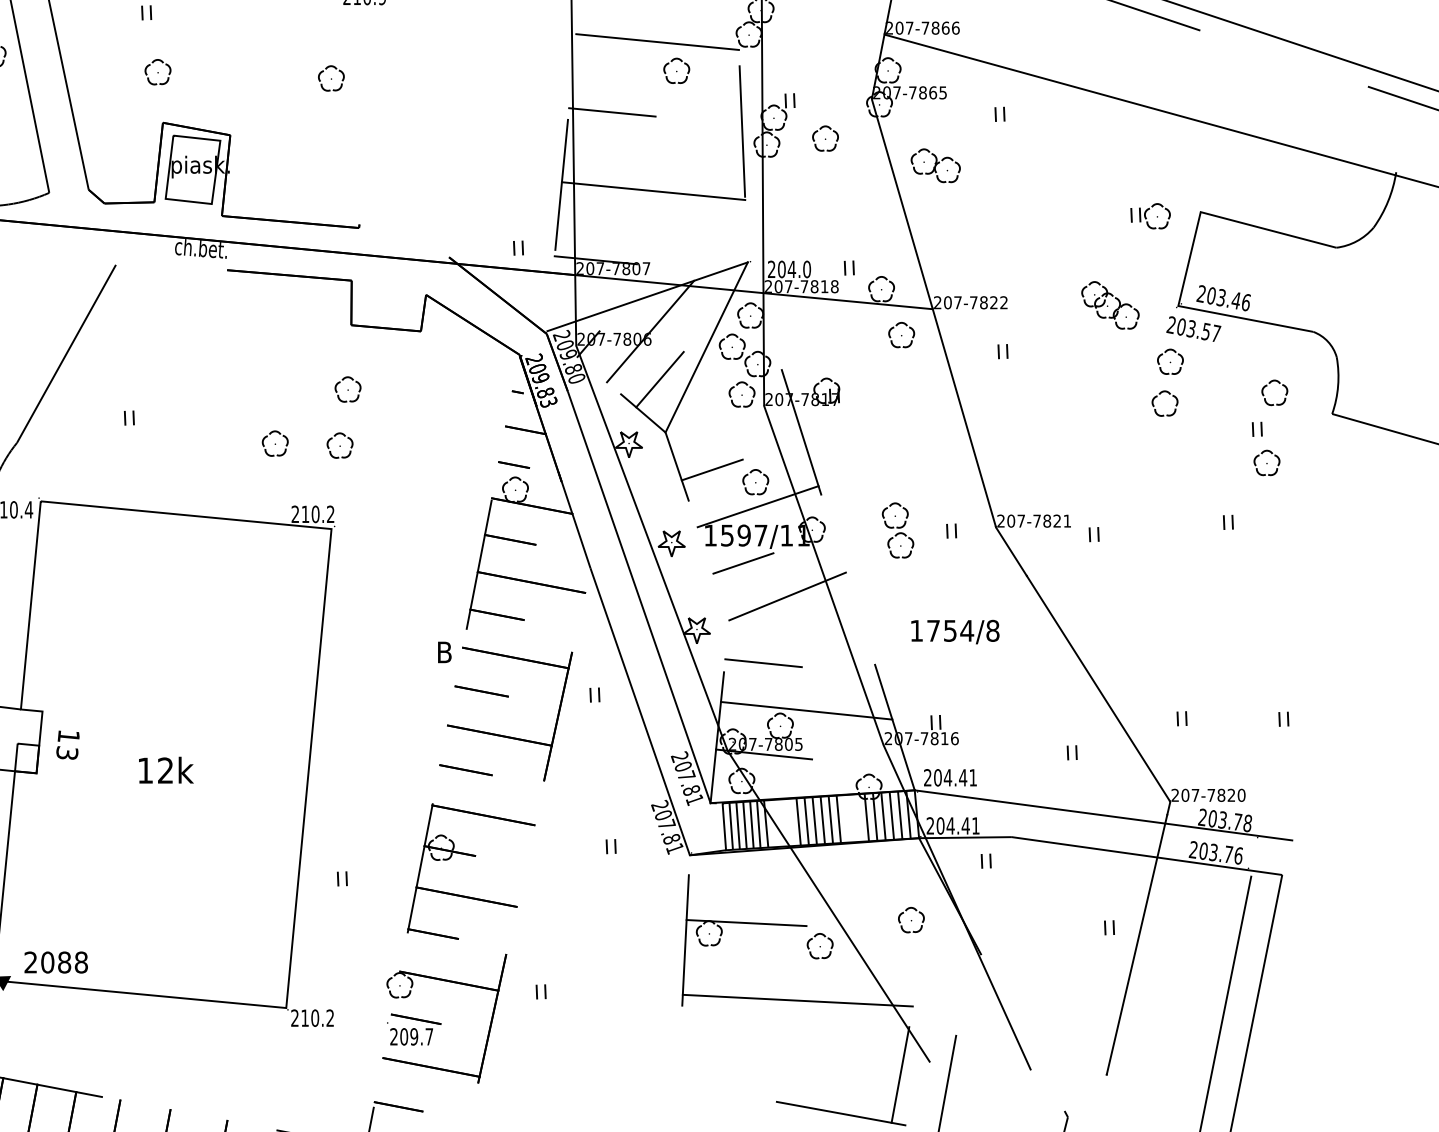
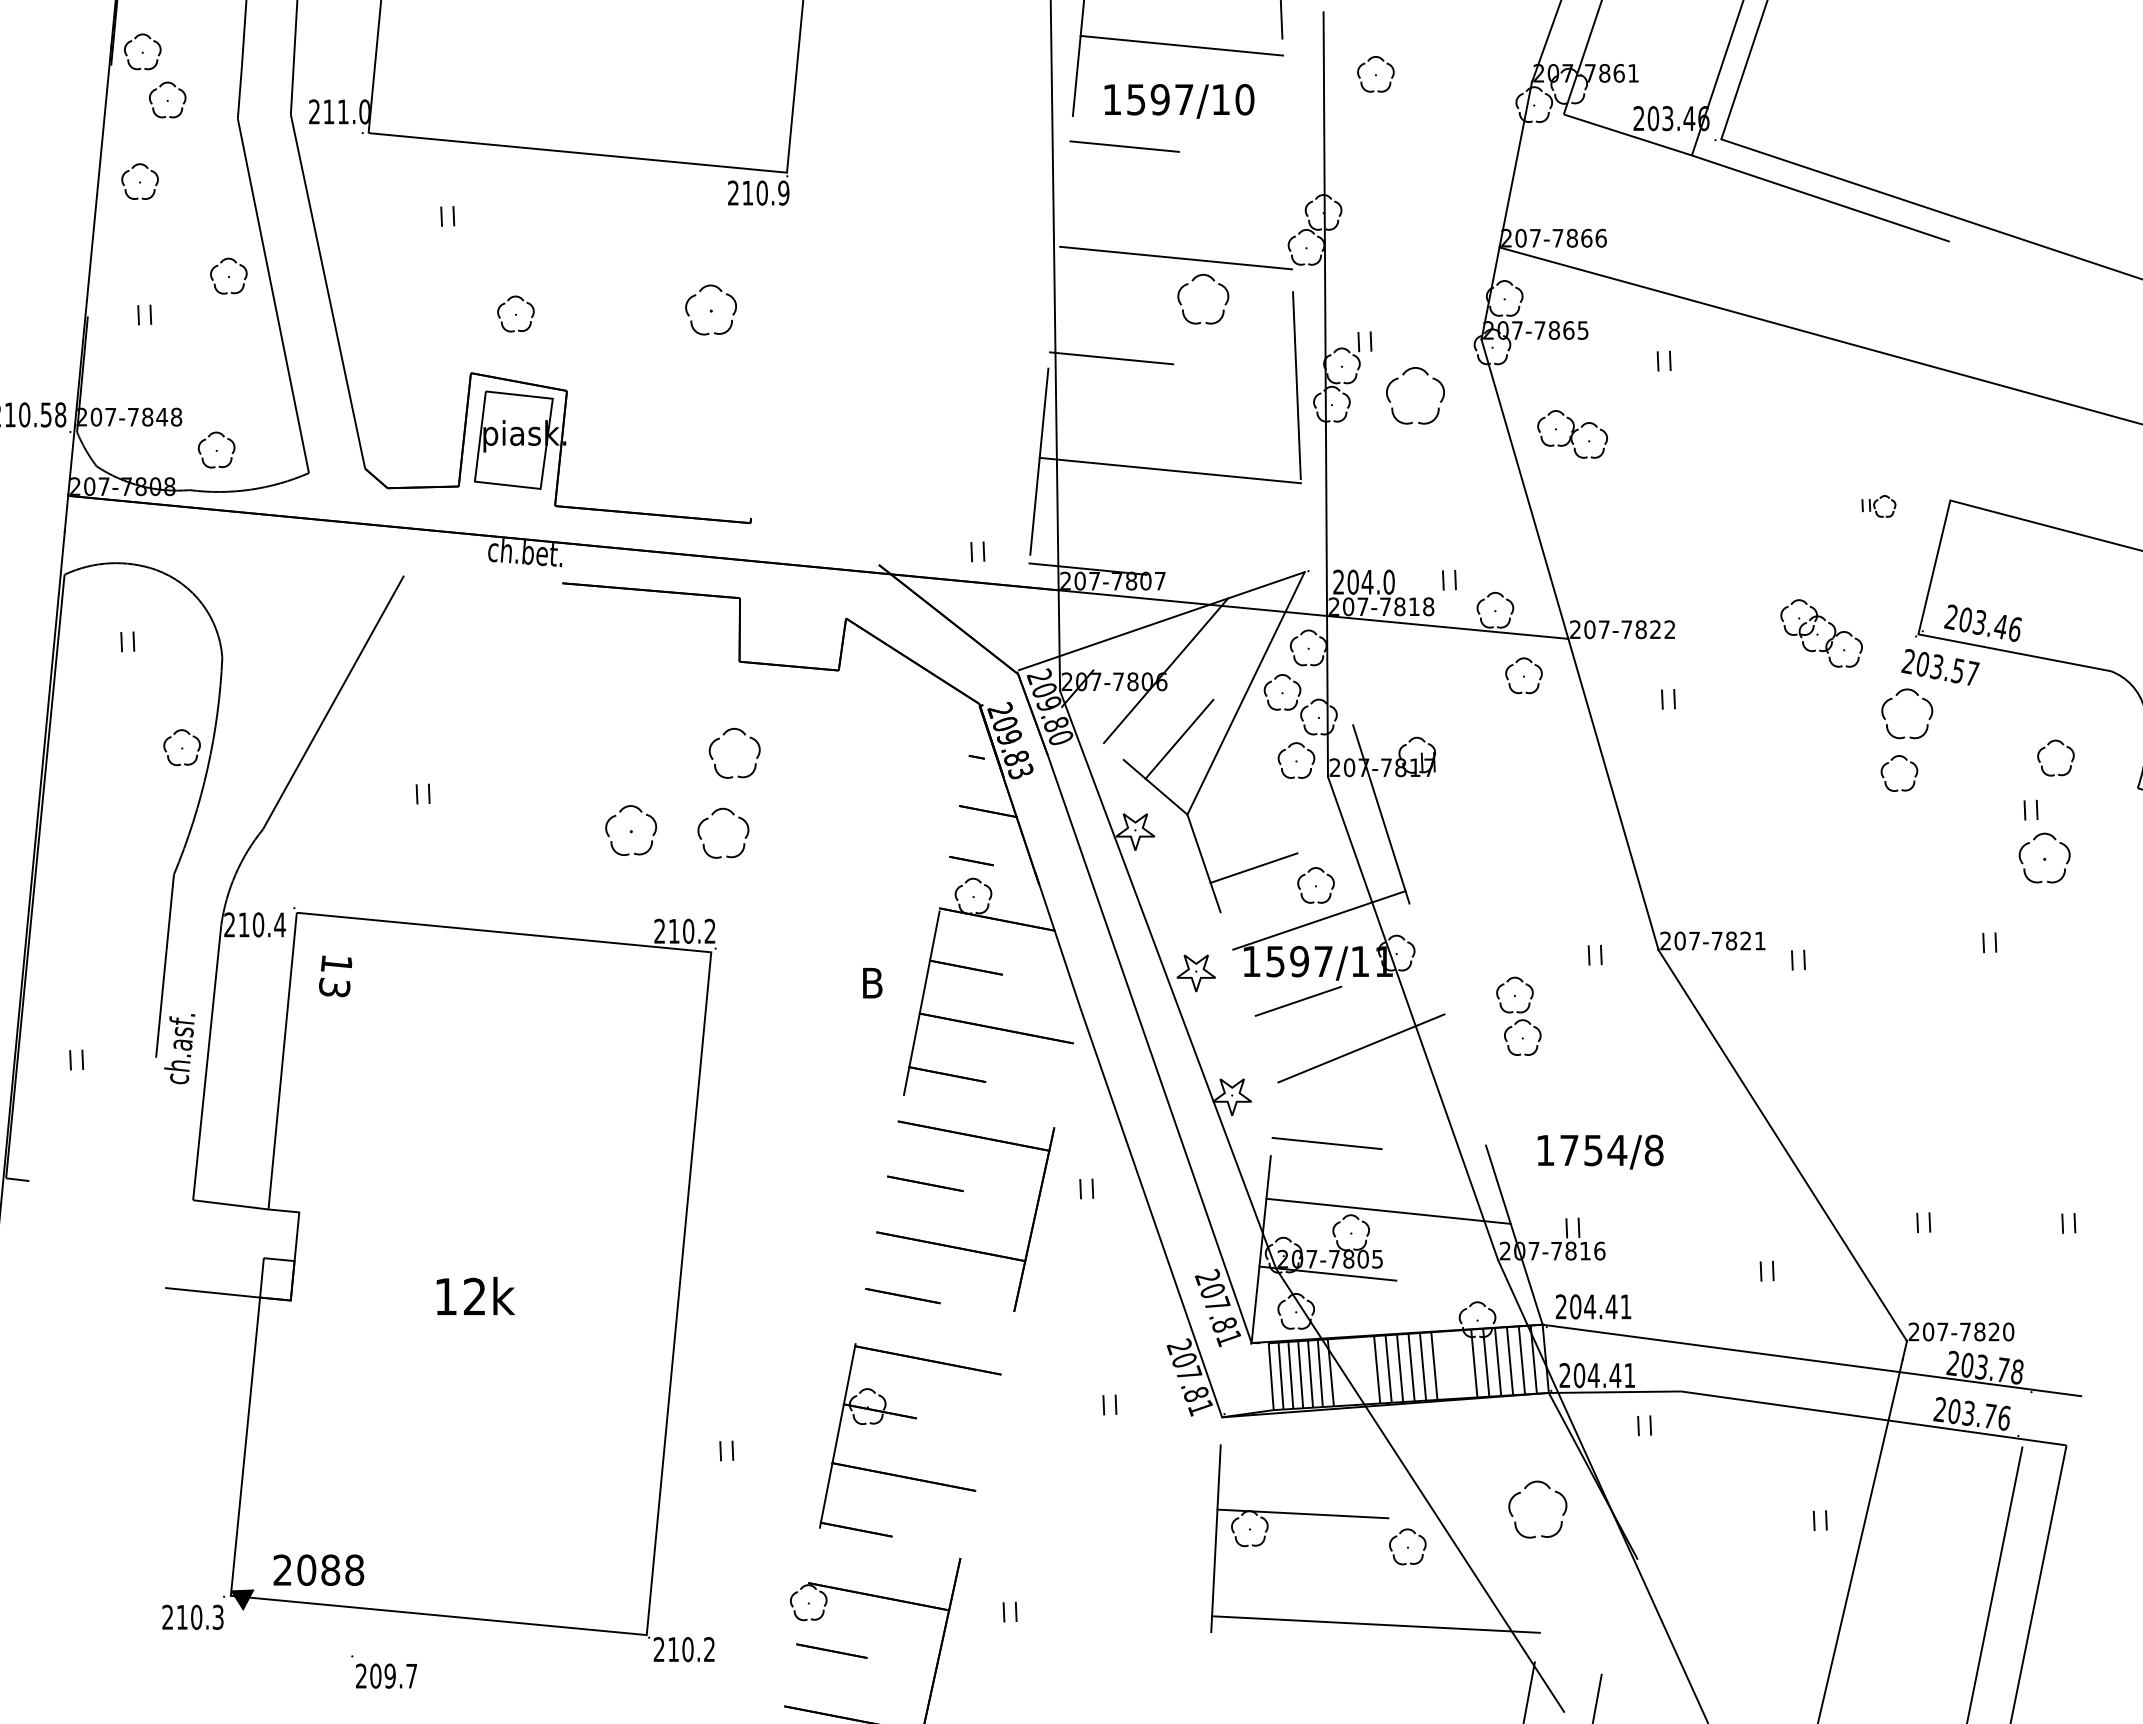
part: (676, 70) -> (1203, 298), size x1.4
part: (157, 71) -> (515, 313), moved
part: (330, 78) -> (710, 309), size x1.4
part: (825, 138) -> (1415, 395), size x1.6
part: (1150, 216) -> (1878, 506), size x0.6
part: (1169, 361) -> (1906, 713), size x1.4
part: (347, 389) -> (734, 753), size x1.4
part: (274, 443) -> (630, 830), size x1.4
part: (340, 445) -> (723, 833), size x1.4
part: (1266, 462) -> (2044, 857), size x1.4
part: (897, 529) -> (1518, 1015), moved
text: (955, 631) -> (1600, 1151), moved
text: (444, 652) -> (872, 983), moved
text: (67, 745) -> (335, 976), moved
part: (911, 919) -> (1537, 1509), size x1.6
text: (409, 1033) -> (383, 1671), moved

